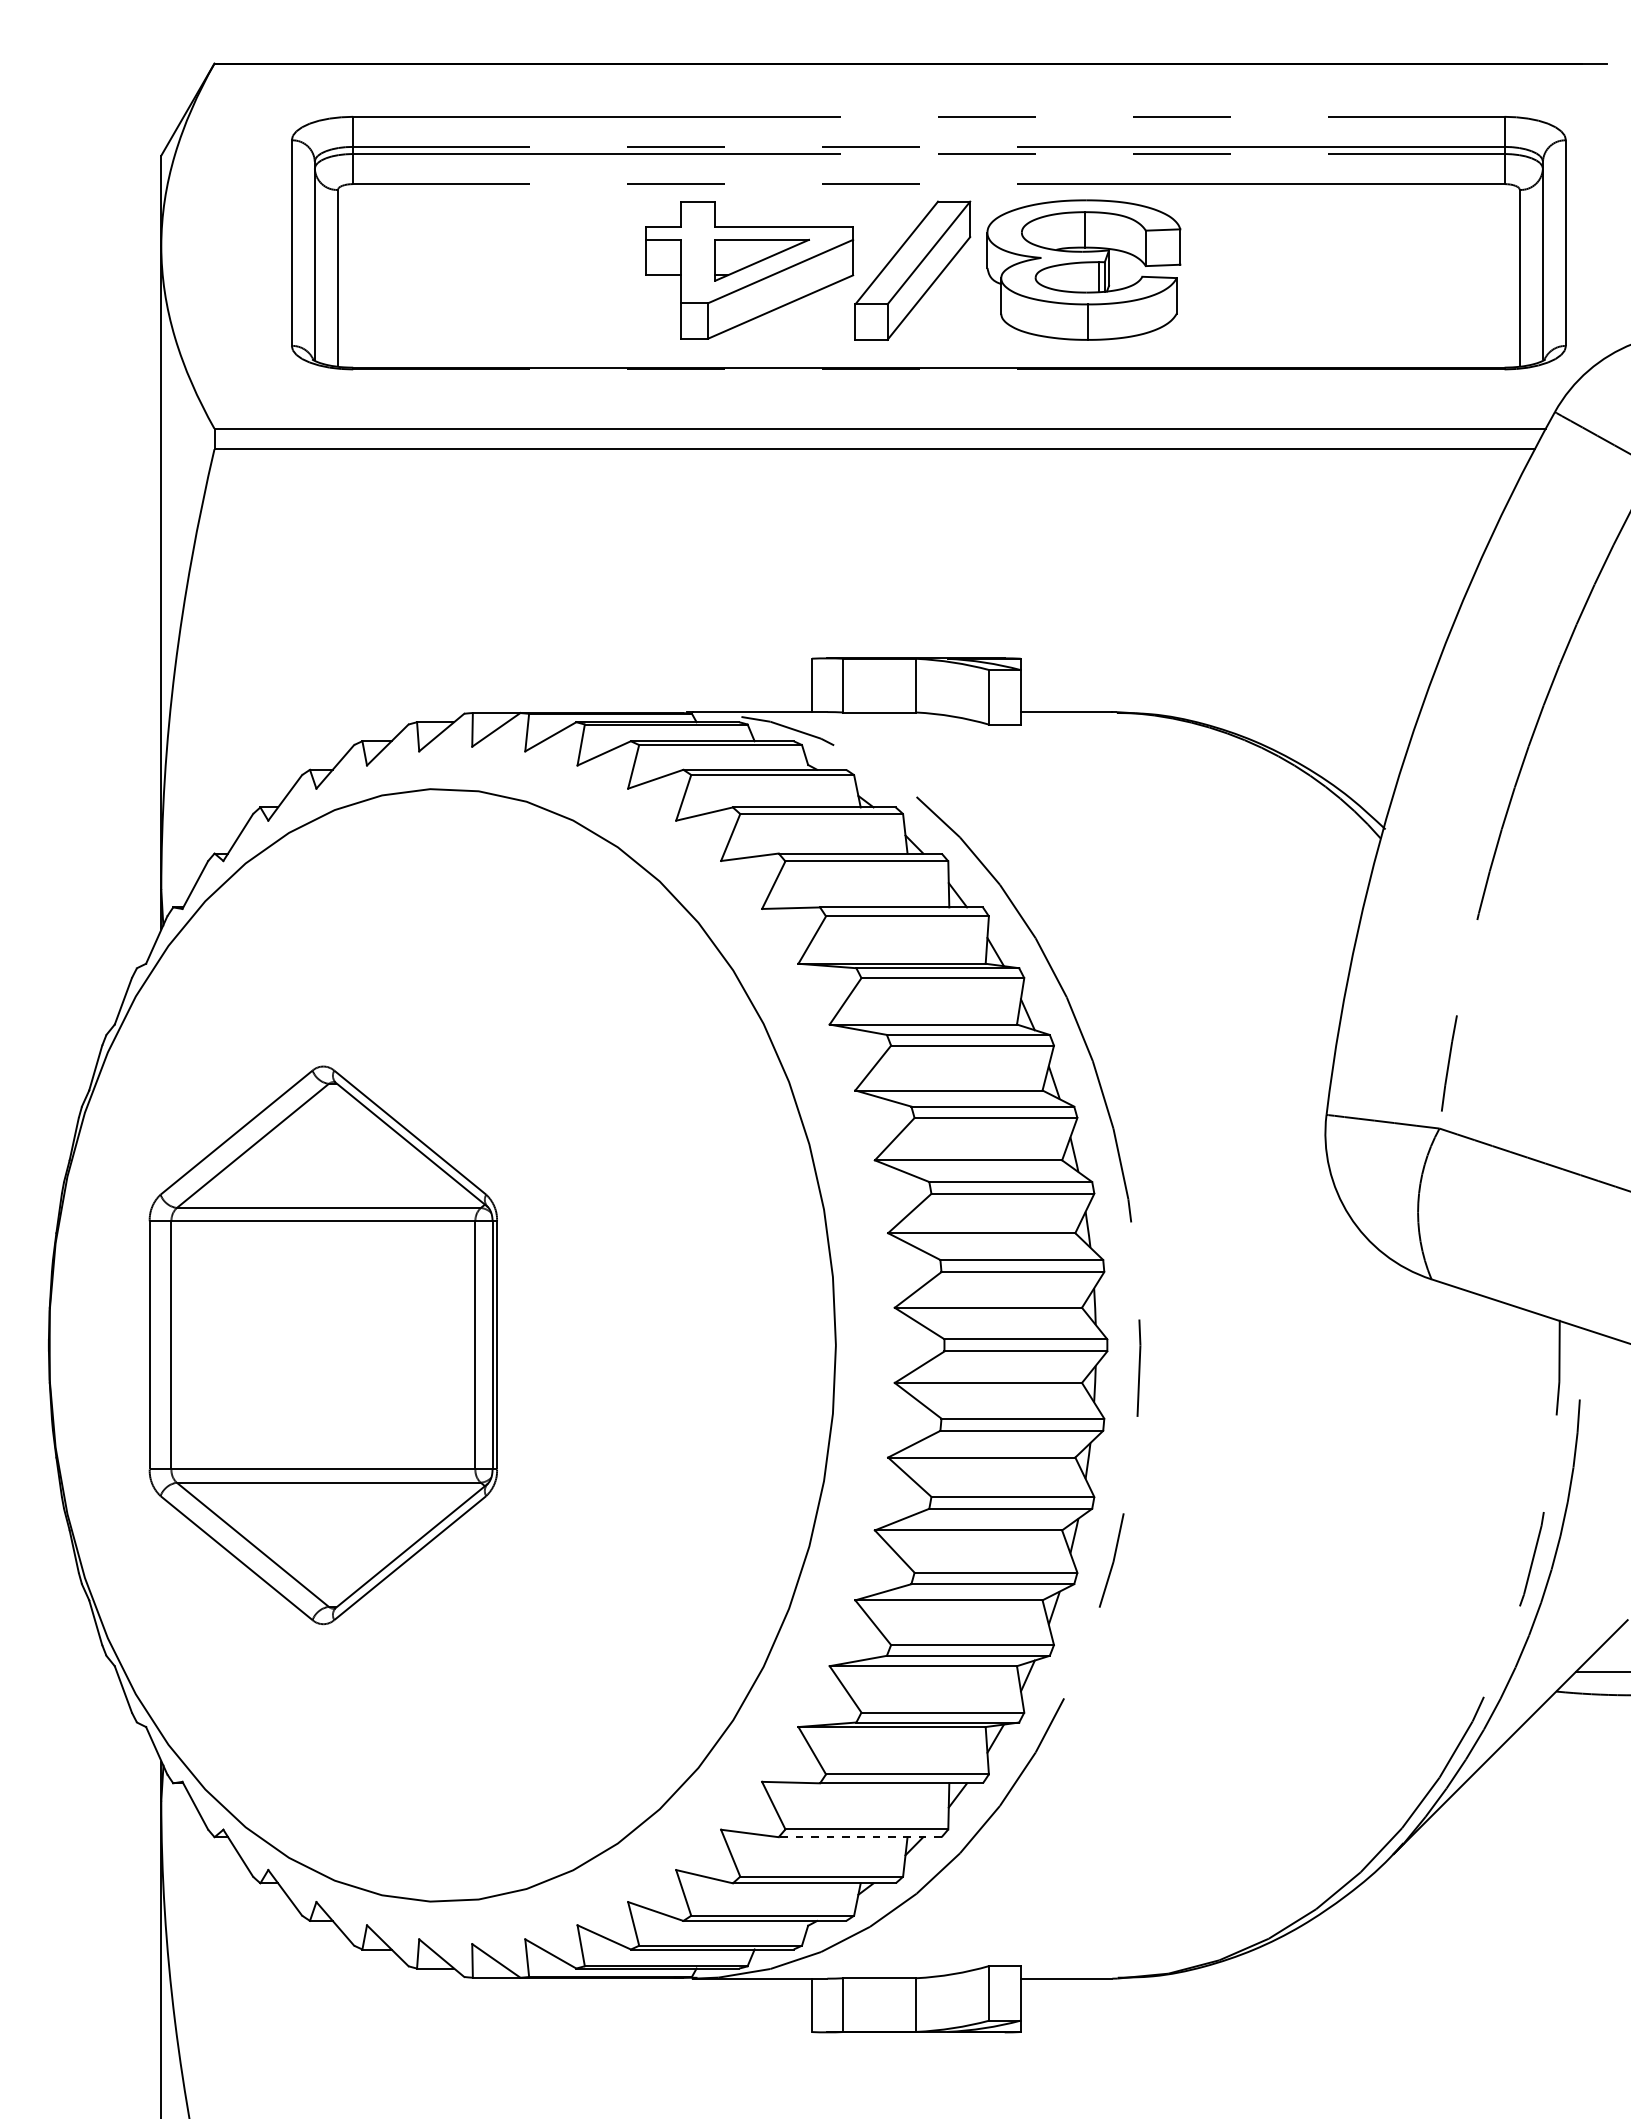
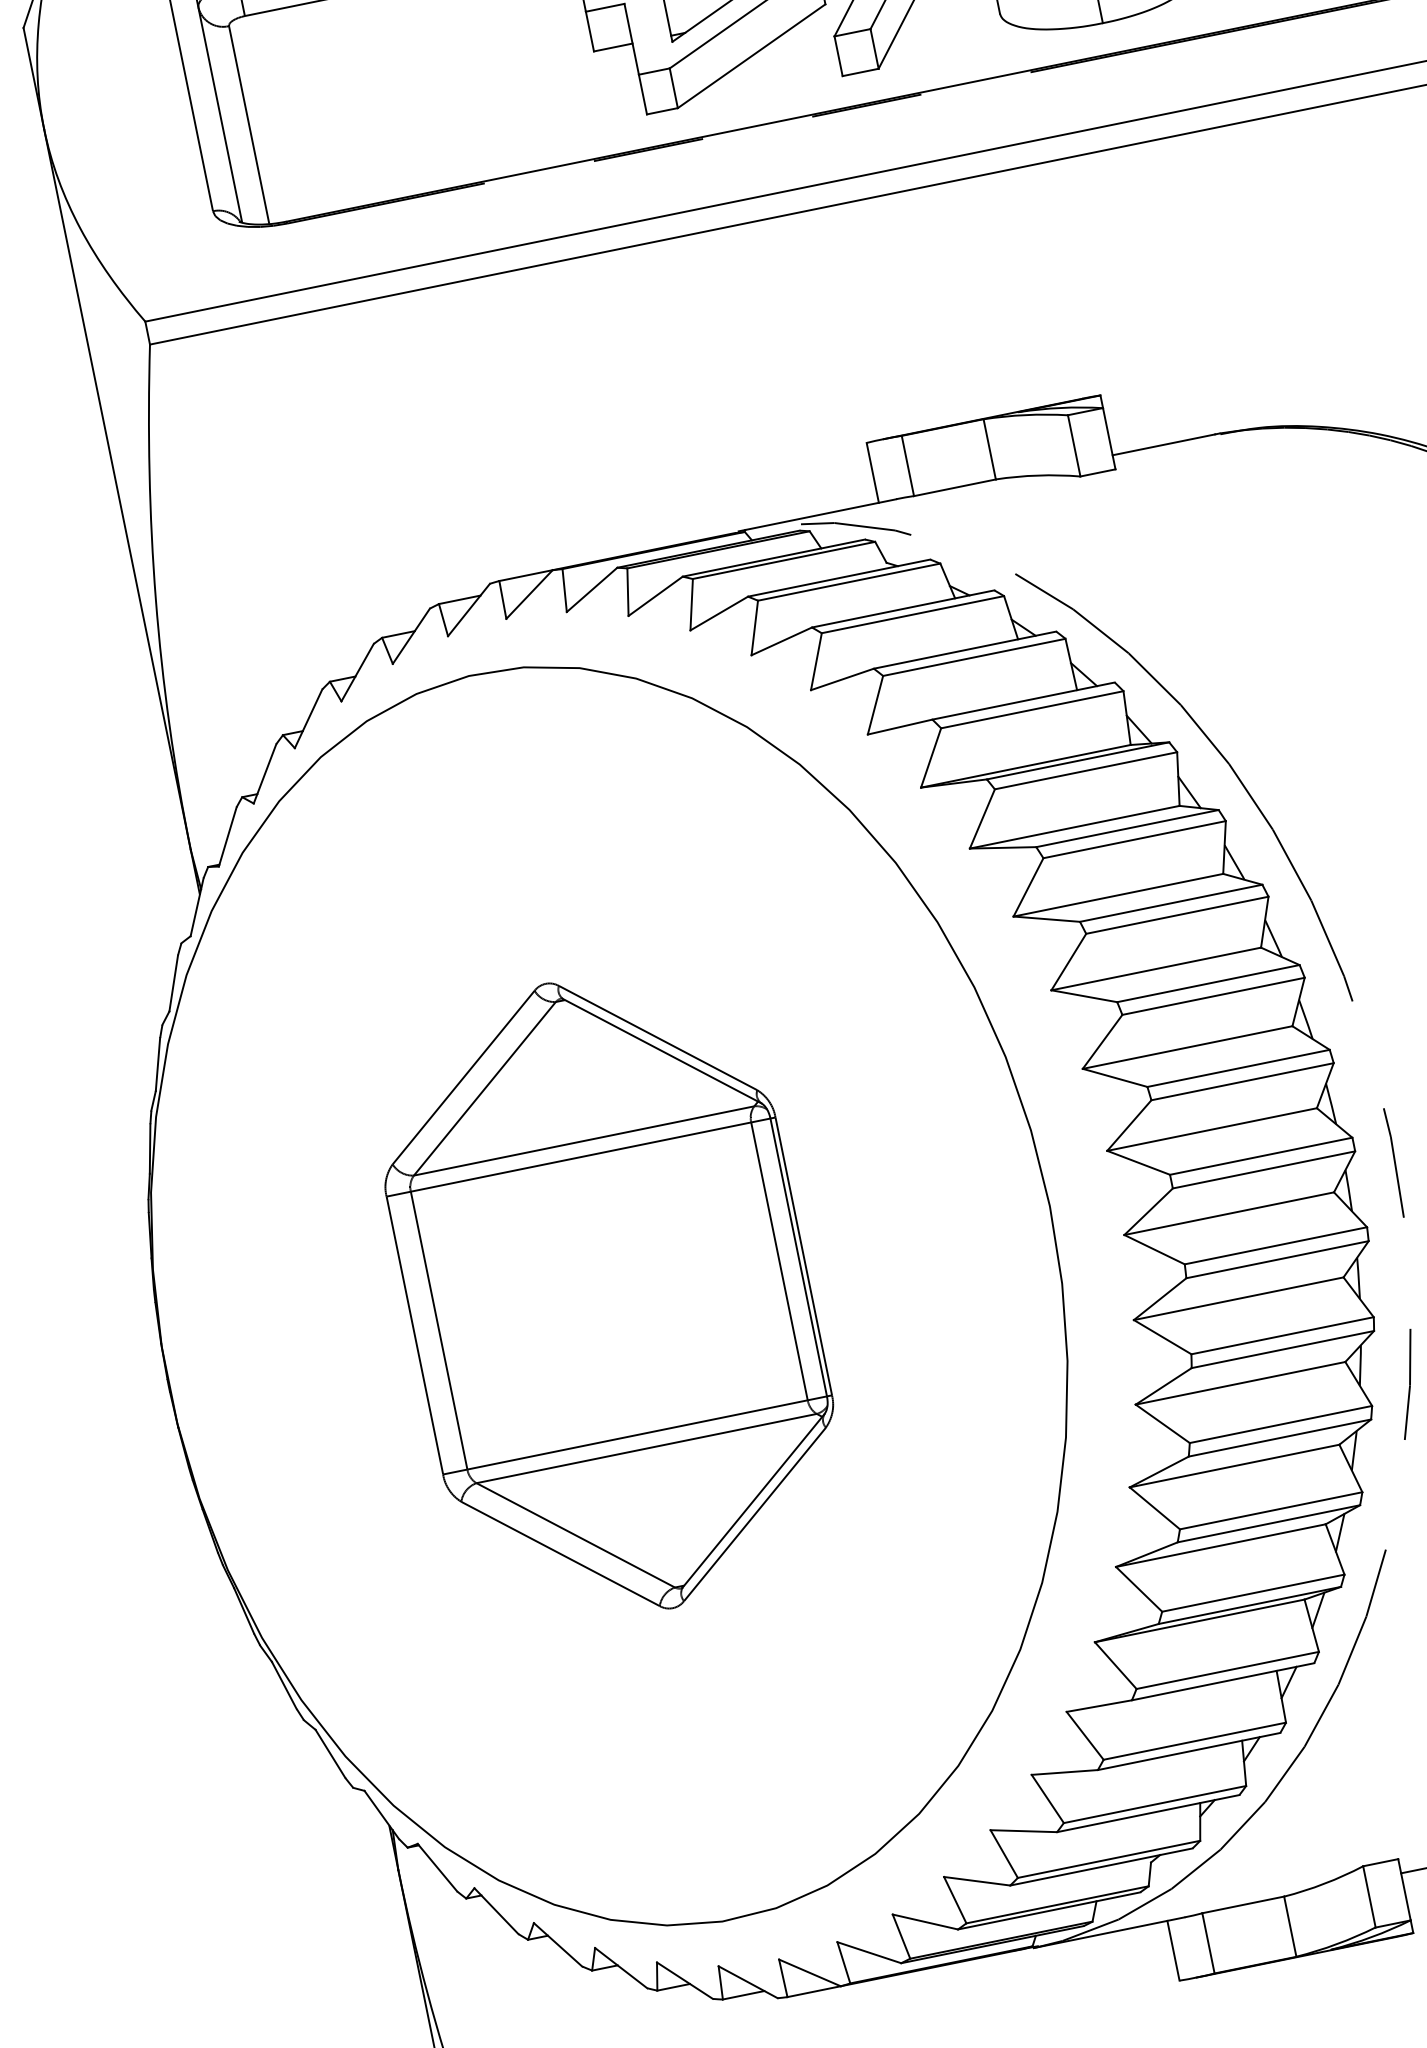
part: (322, 1345) -> (608, 1296), moved
line: (859, 1837) -> (1188, 1752), dashed -> solid

